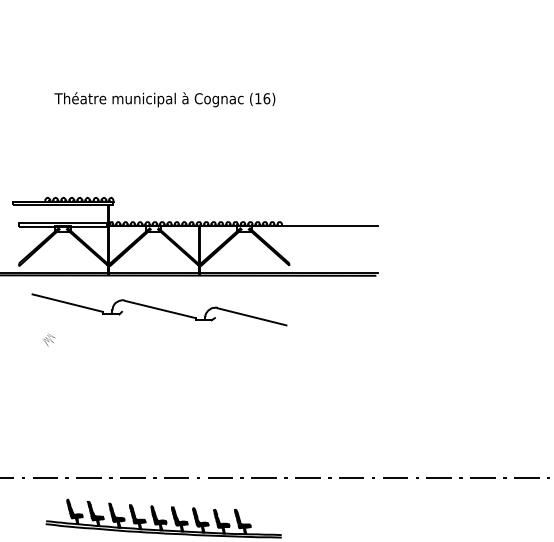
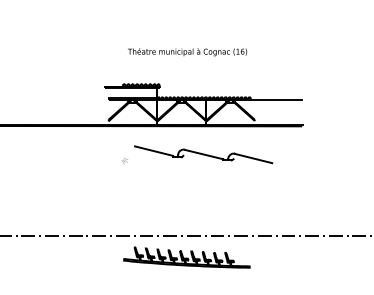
text: (164, 100) -> (187, 52), moved
part: (159, 309) -> (203, 154), moved

